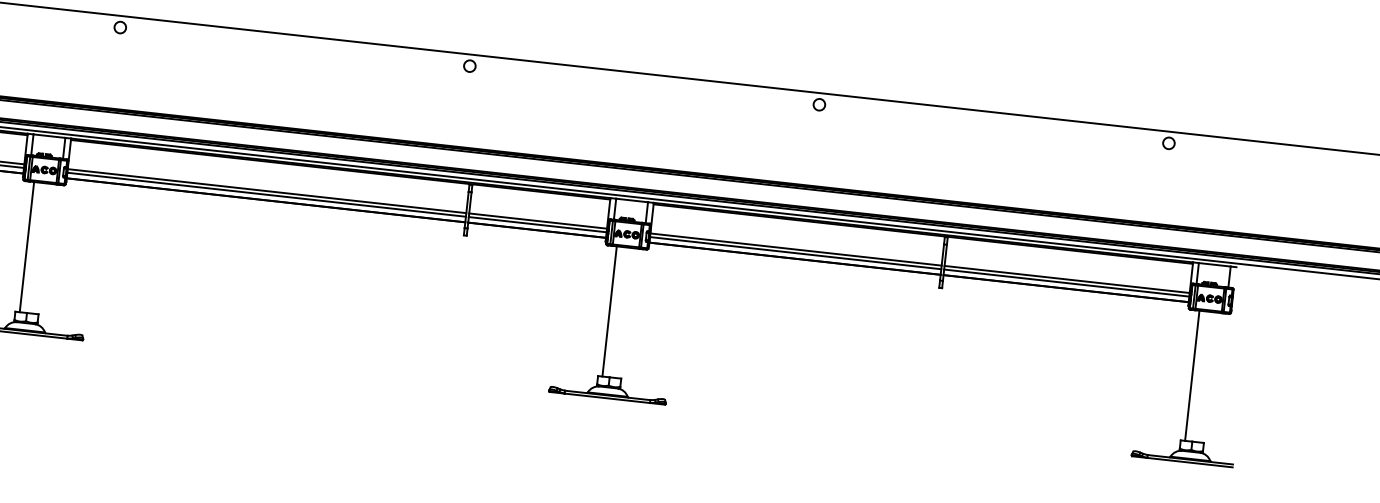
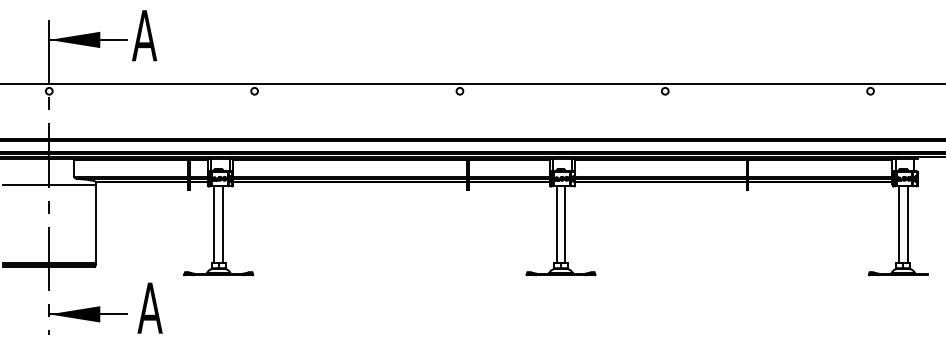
line: (40, 248) -> (222, 224), added
line: (624, 312) -> (565, 224), added
line: (1206, 377) -> (907, 224), added

